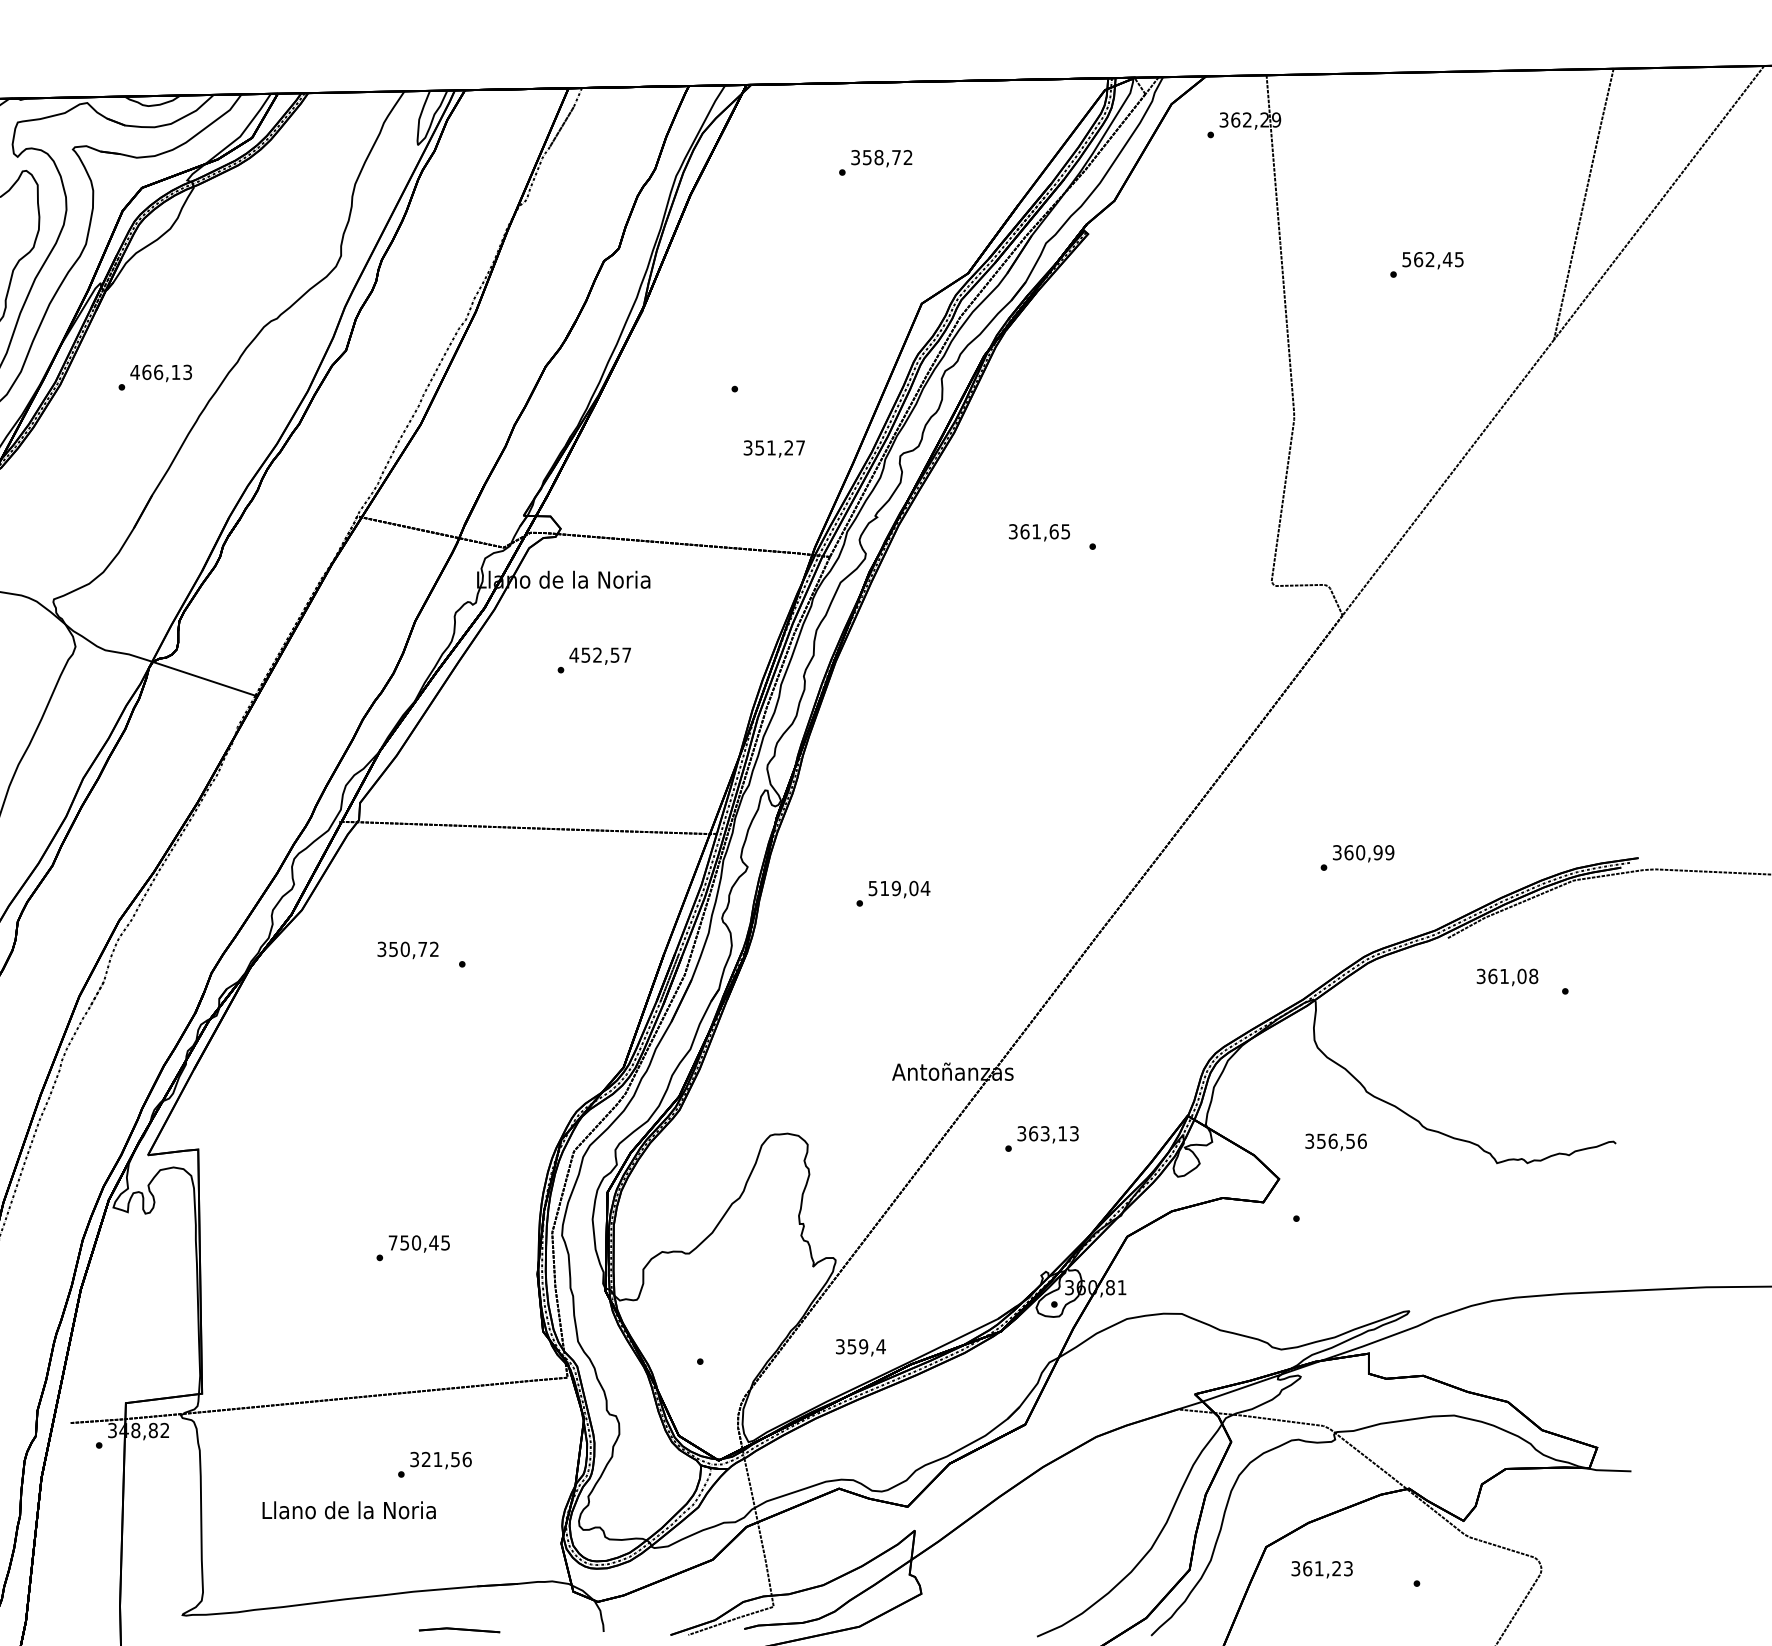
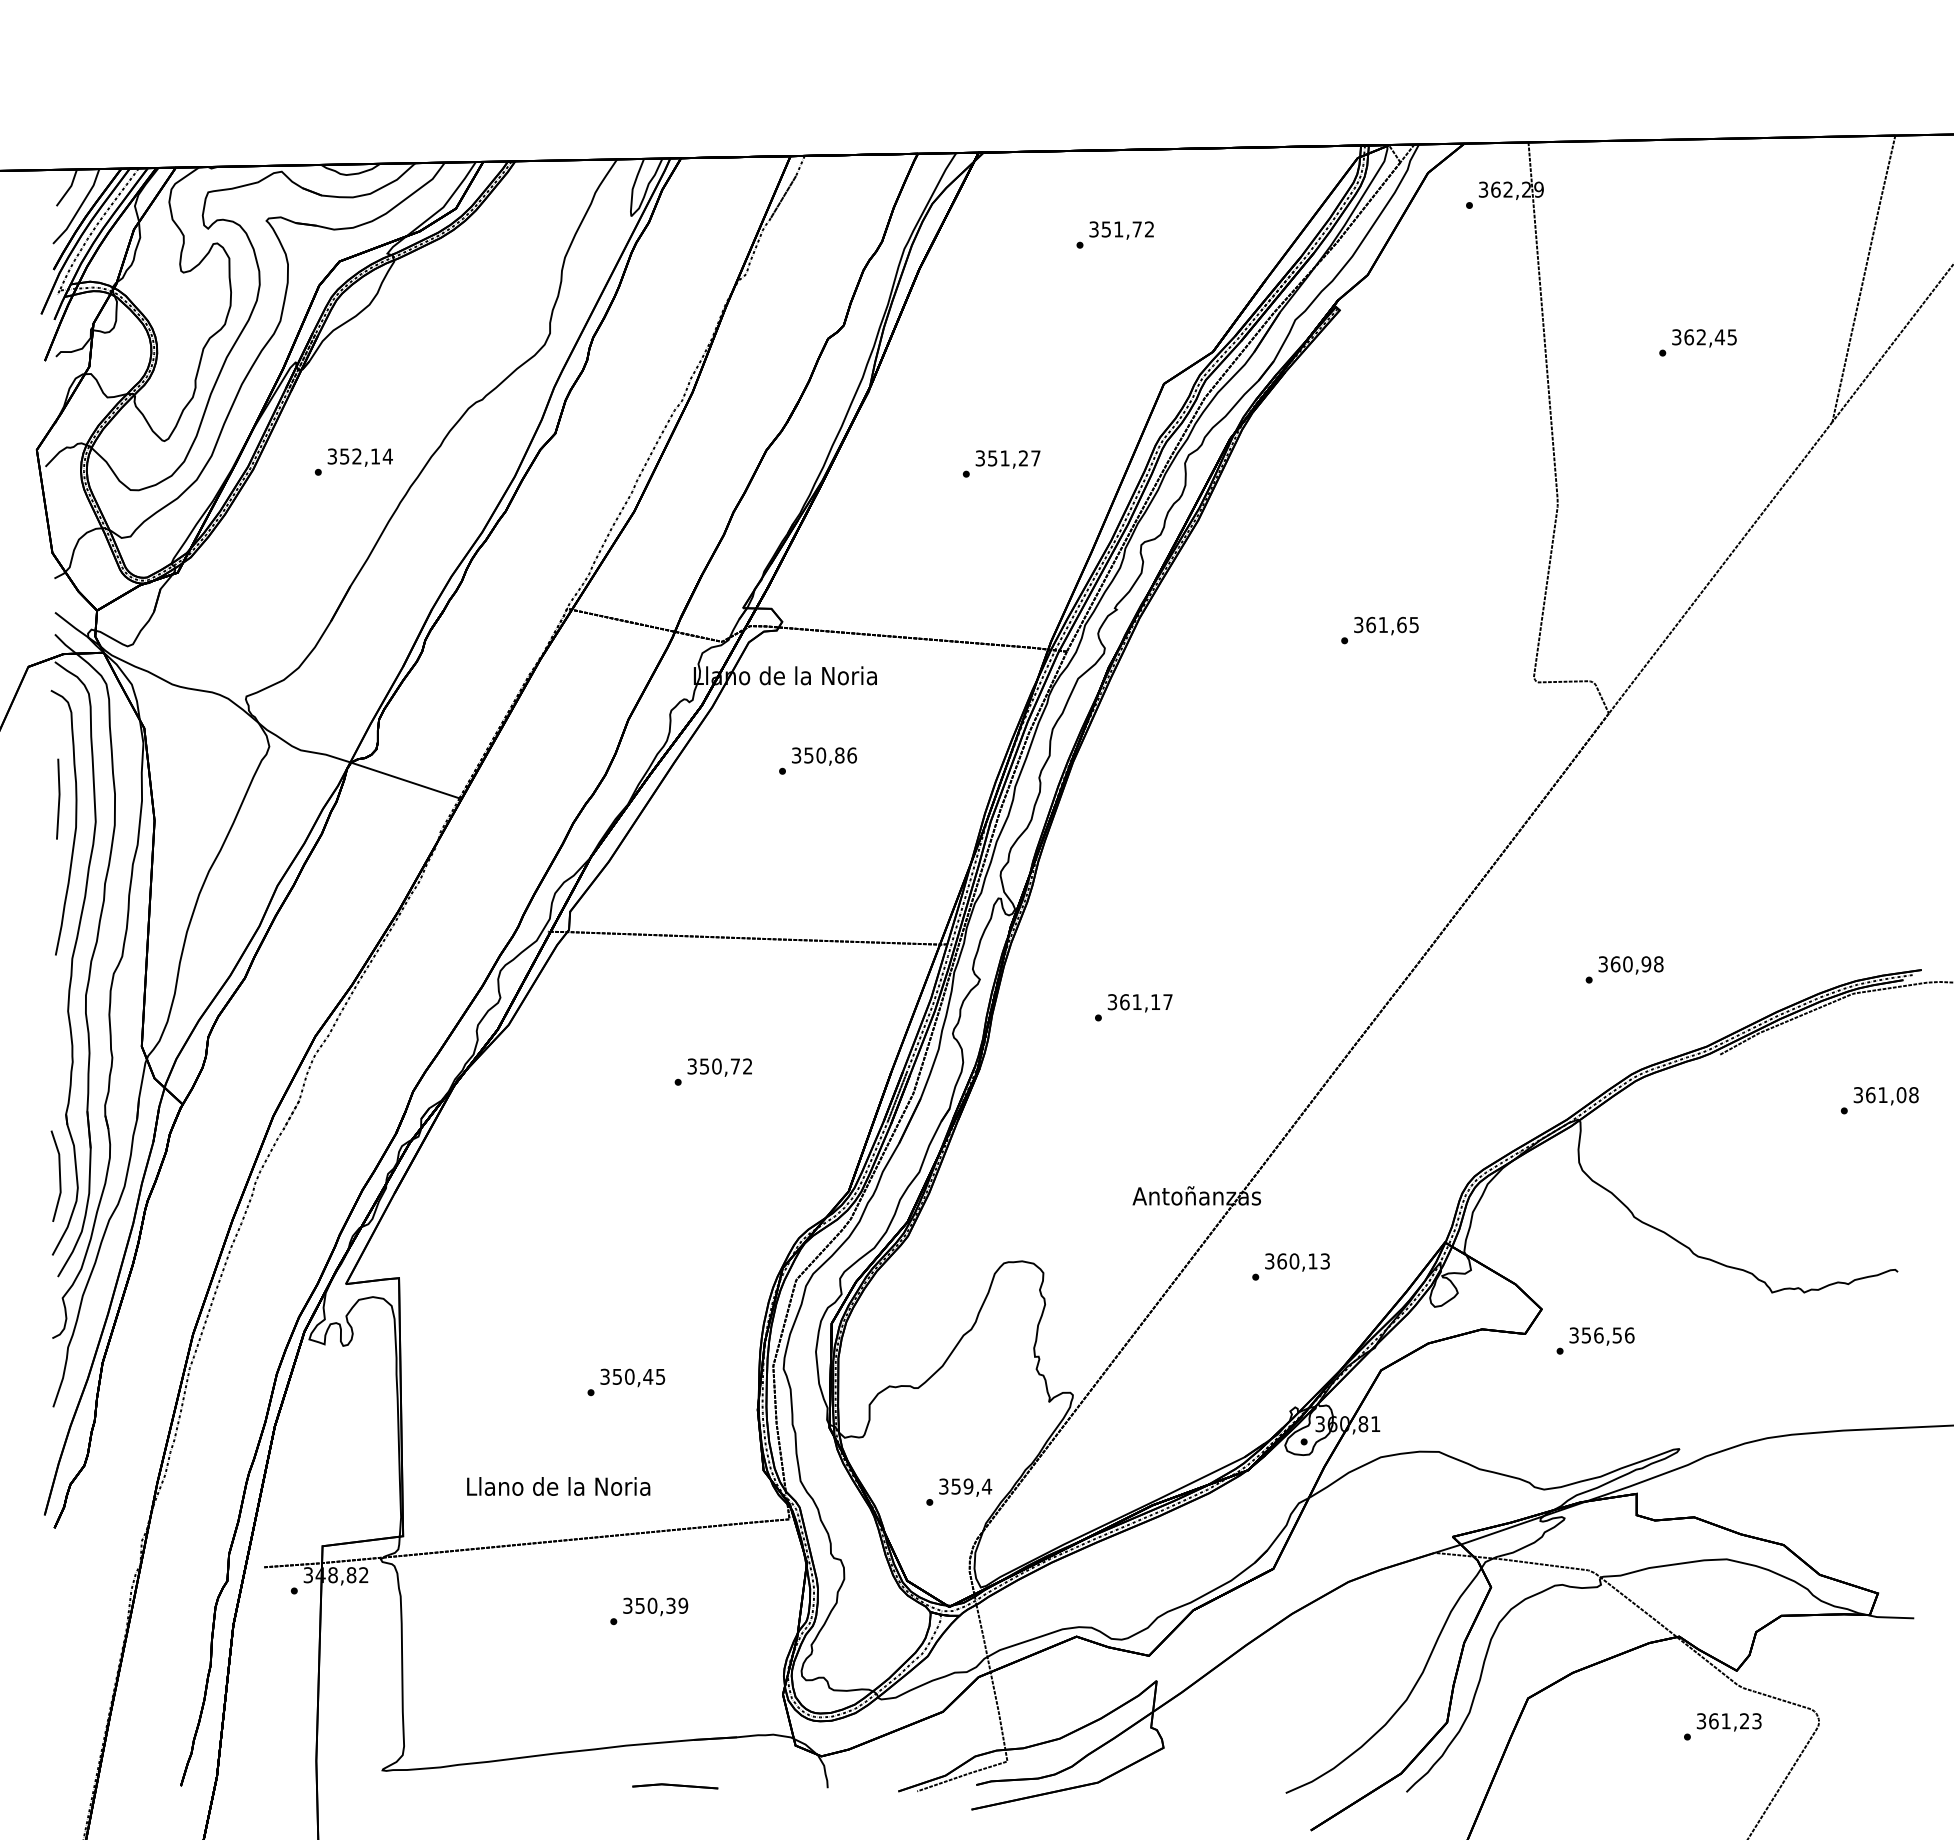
text: (878, 157) -> (1118, 229), 358,72 -> 351,72
text: (1406, 258) -> (1676, 336), 562,45 -> 362,45
text: (160, 372) -> (359, 456), 466,13 -> 352,14
text: (773, 448) -> (1007, 459), moved
text: (1039, 532) -> (1386, 625), moved
text: (600, 655) -> (824, 755), 452,57 -> 350,86
text: (1389, 852) -> (1658, 964), 360,99 -> 360,98
text: (899, 888) -> (1140, 1002), 519,04 -> 361,17
text: (407, 950) -> (719, 1067), moved
text: (1506, 977) -> (1885, 1096), moved
text: (1045, 1133) -> (1294, 1261), 363,13 -> 360,13
text: (1335, 1142) -> (1601, 1336), moved
text: (392, 1242) -> (604, 1376), 750,45 -> 350,45
text: (860, 1347) -> (965, 1487), moved
text: (446, 1459) -> (661, 1605), 321,56 -> 350,39
text: (349, 1510) -> (558, 1486), moved
text: (1321, 1569) -> (1728, 1722), moved

